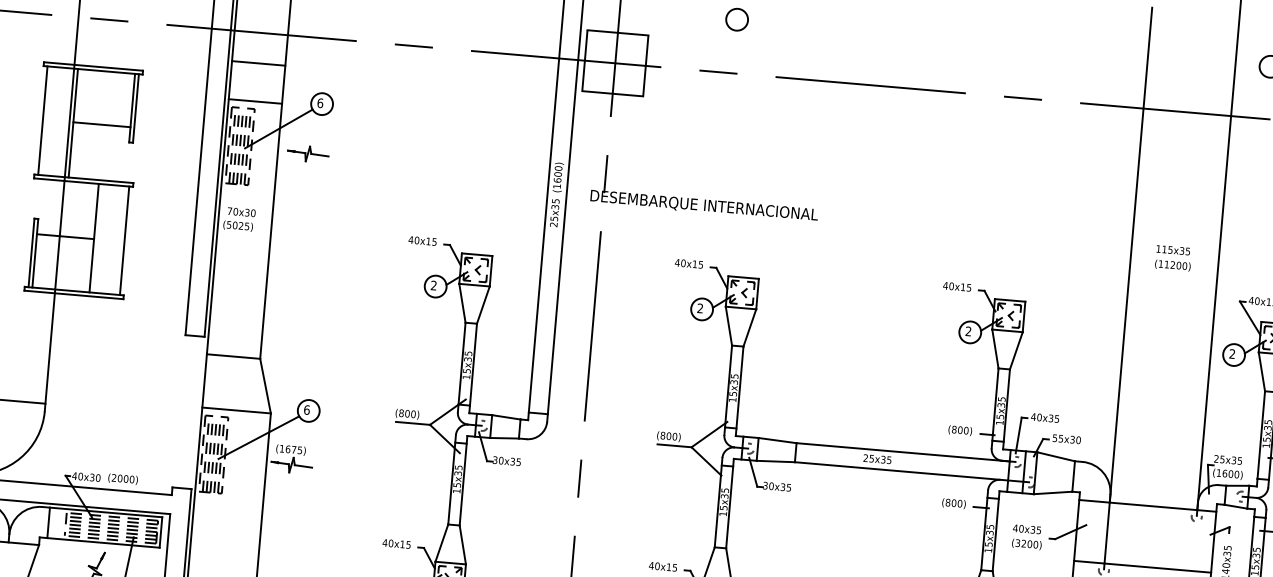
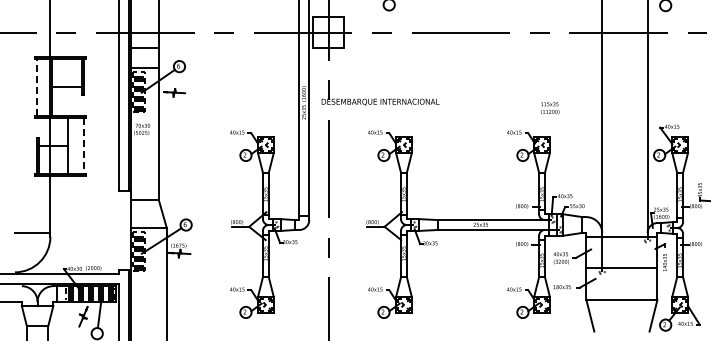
line: (42, 118) -> (36, 86), solid -> dashed
line: (123, 242) -> (83, 146), solid -> dashed
text: (1174, 258) -> (550, 108), moved

